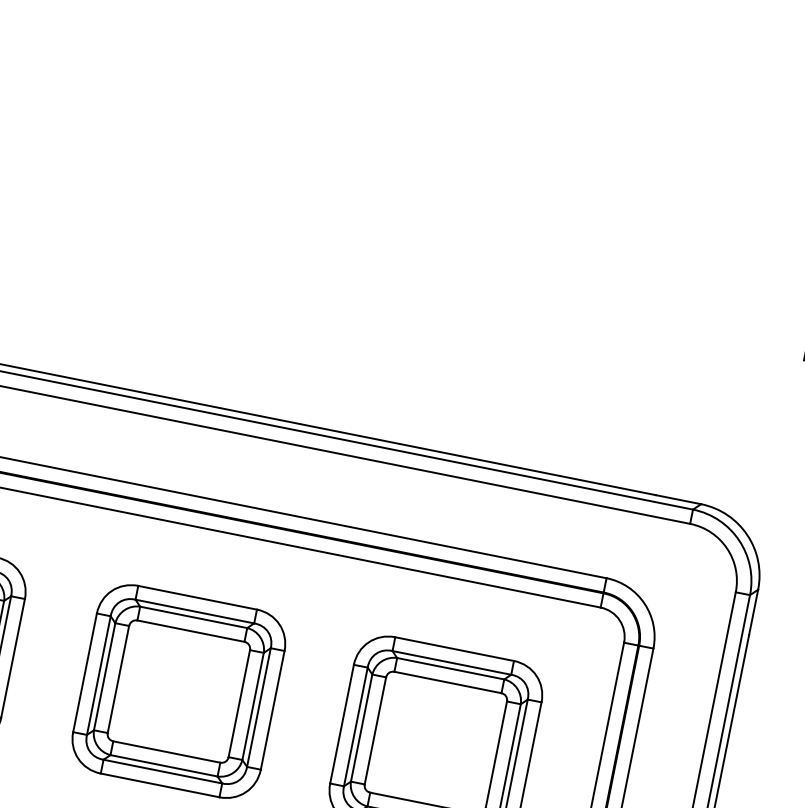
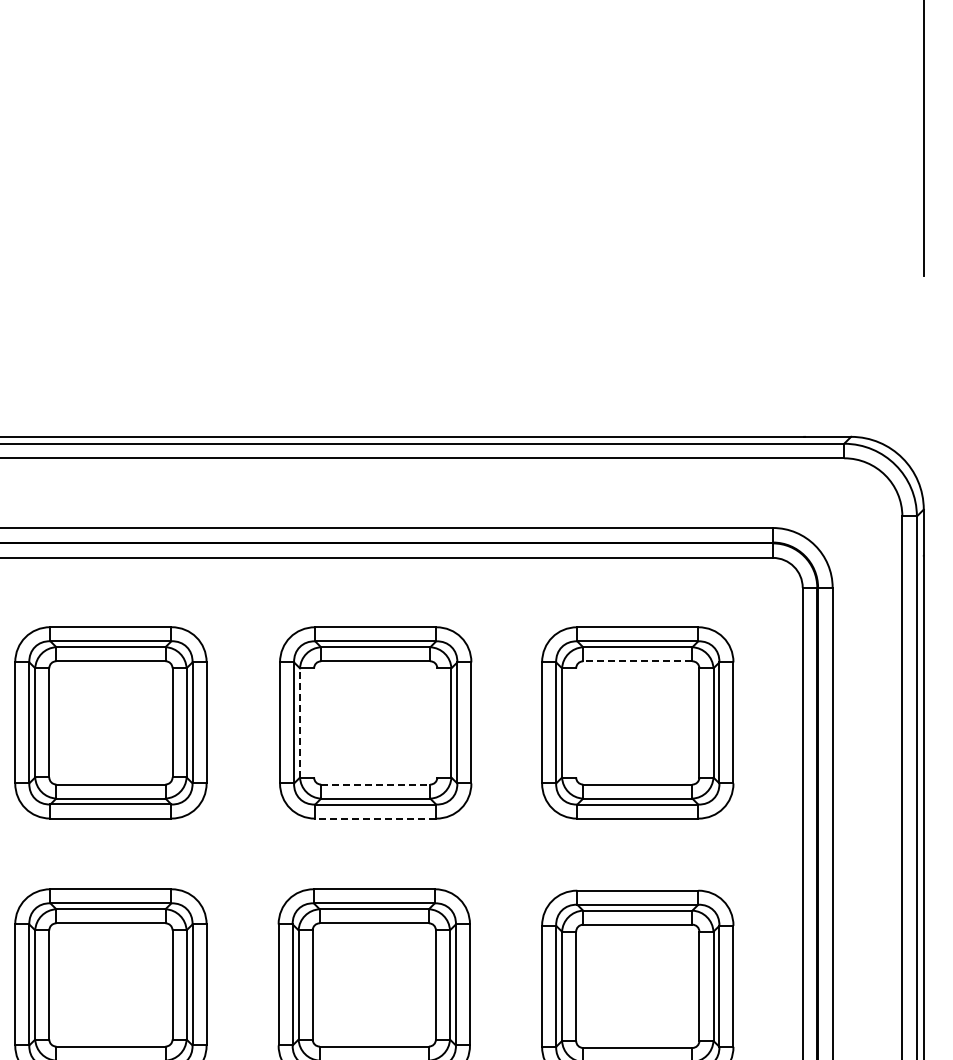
line: (105, 676) -> (300, 722), solid -> dashed
line: (118, 679) -> (314, 722), removed
line: (447, 682) -> (637, 661), solid -> dashed
line: (239, 703) -> (437, 722), removed
line: (375, 730) -> (576, 722), removed
line: (166, 751) -> (375, 784), solid -> dashed
line: (159, 785) -> (375, 818), solid -> dashed

